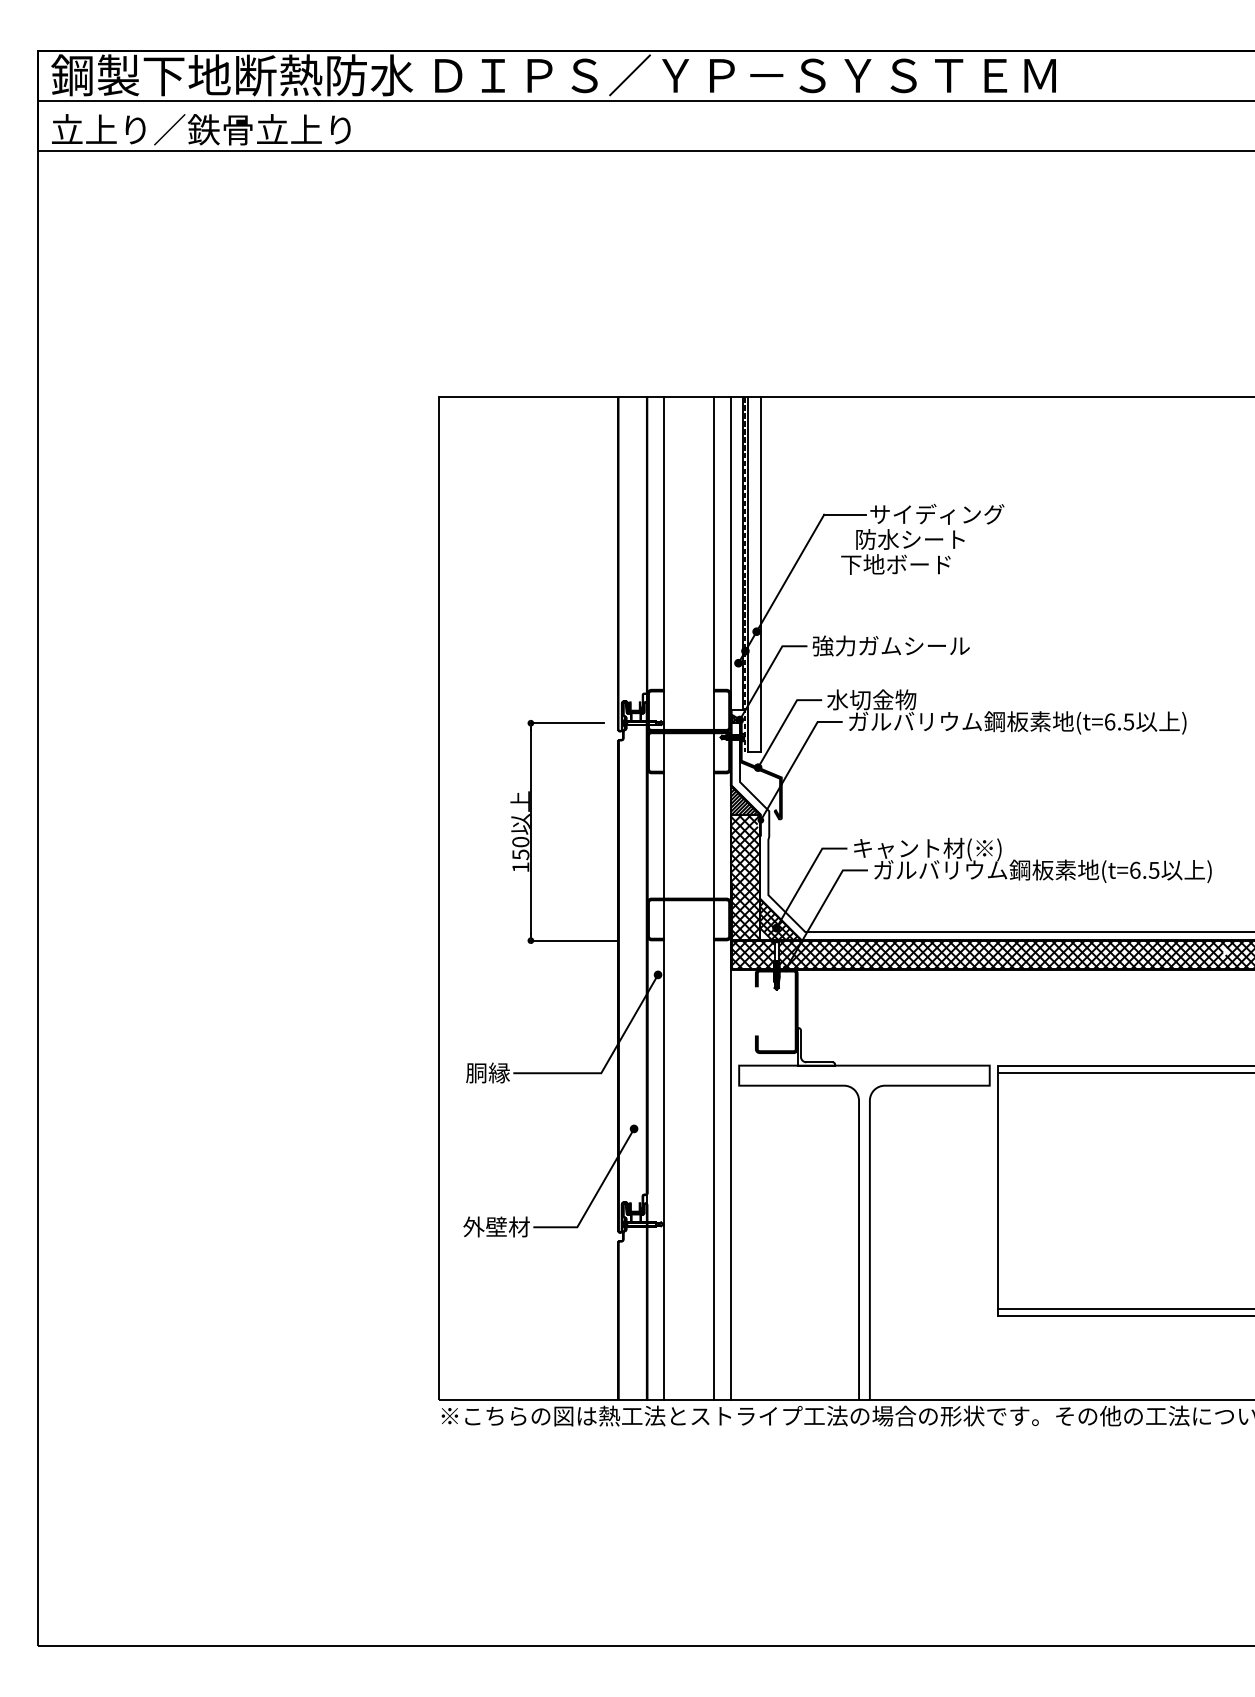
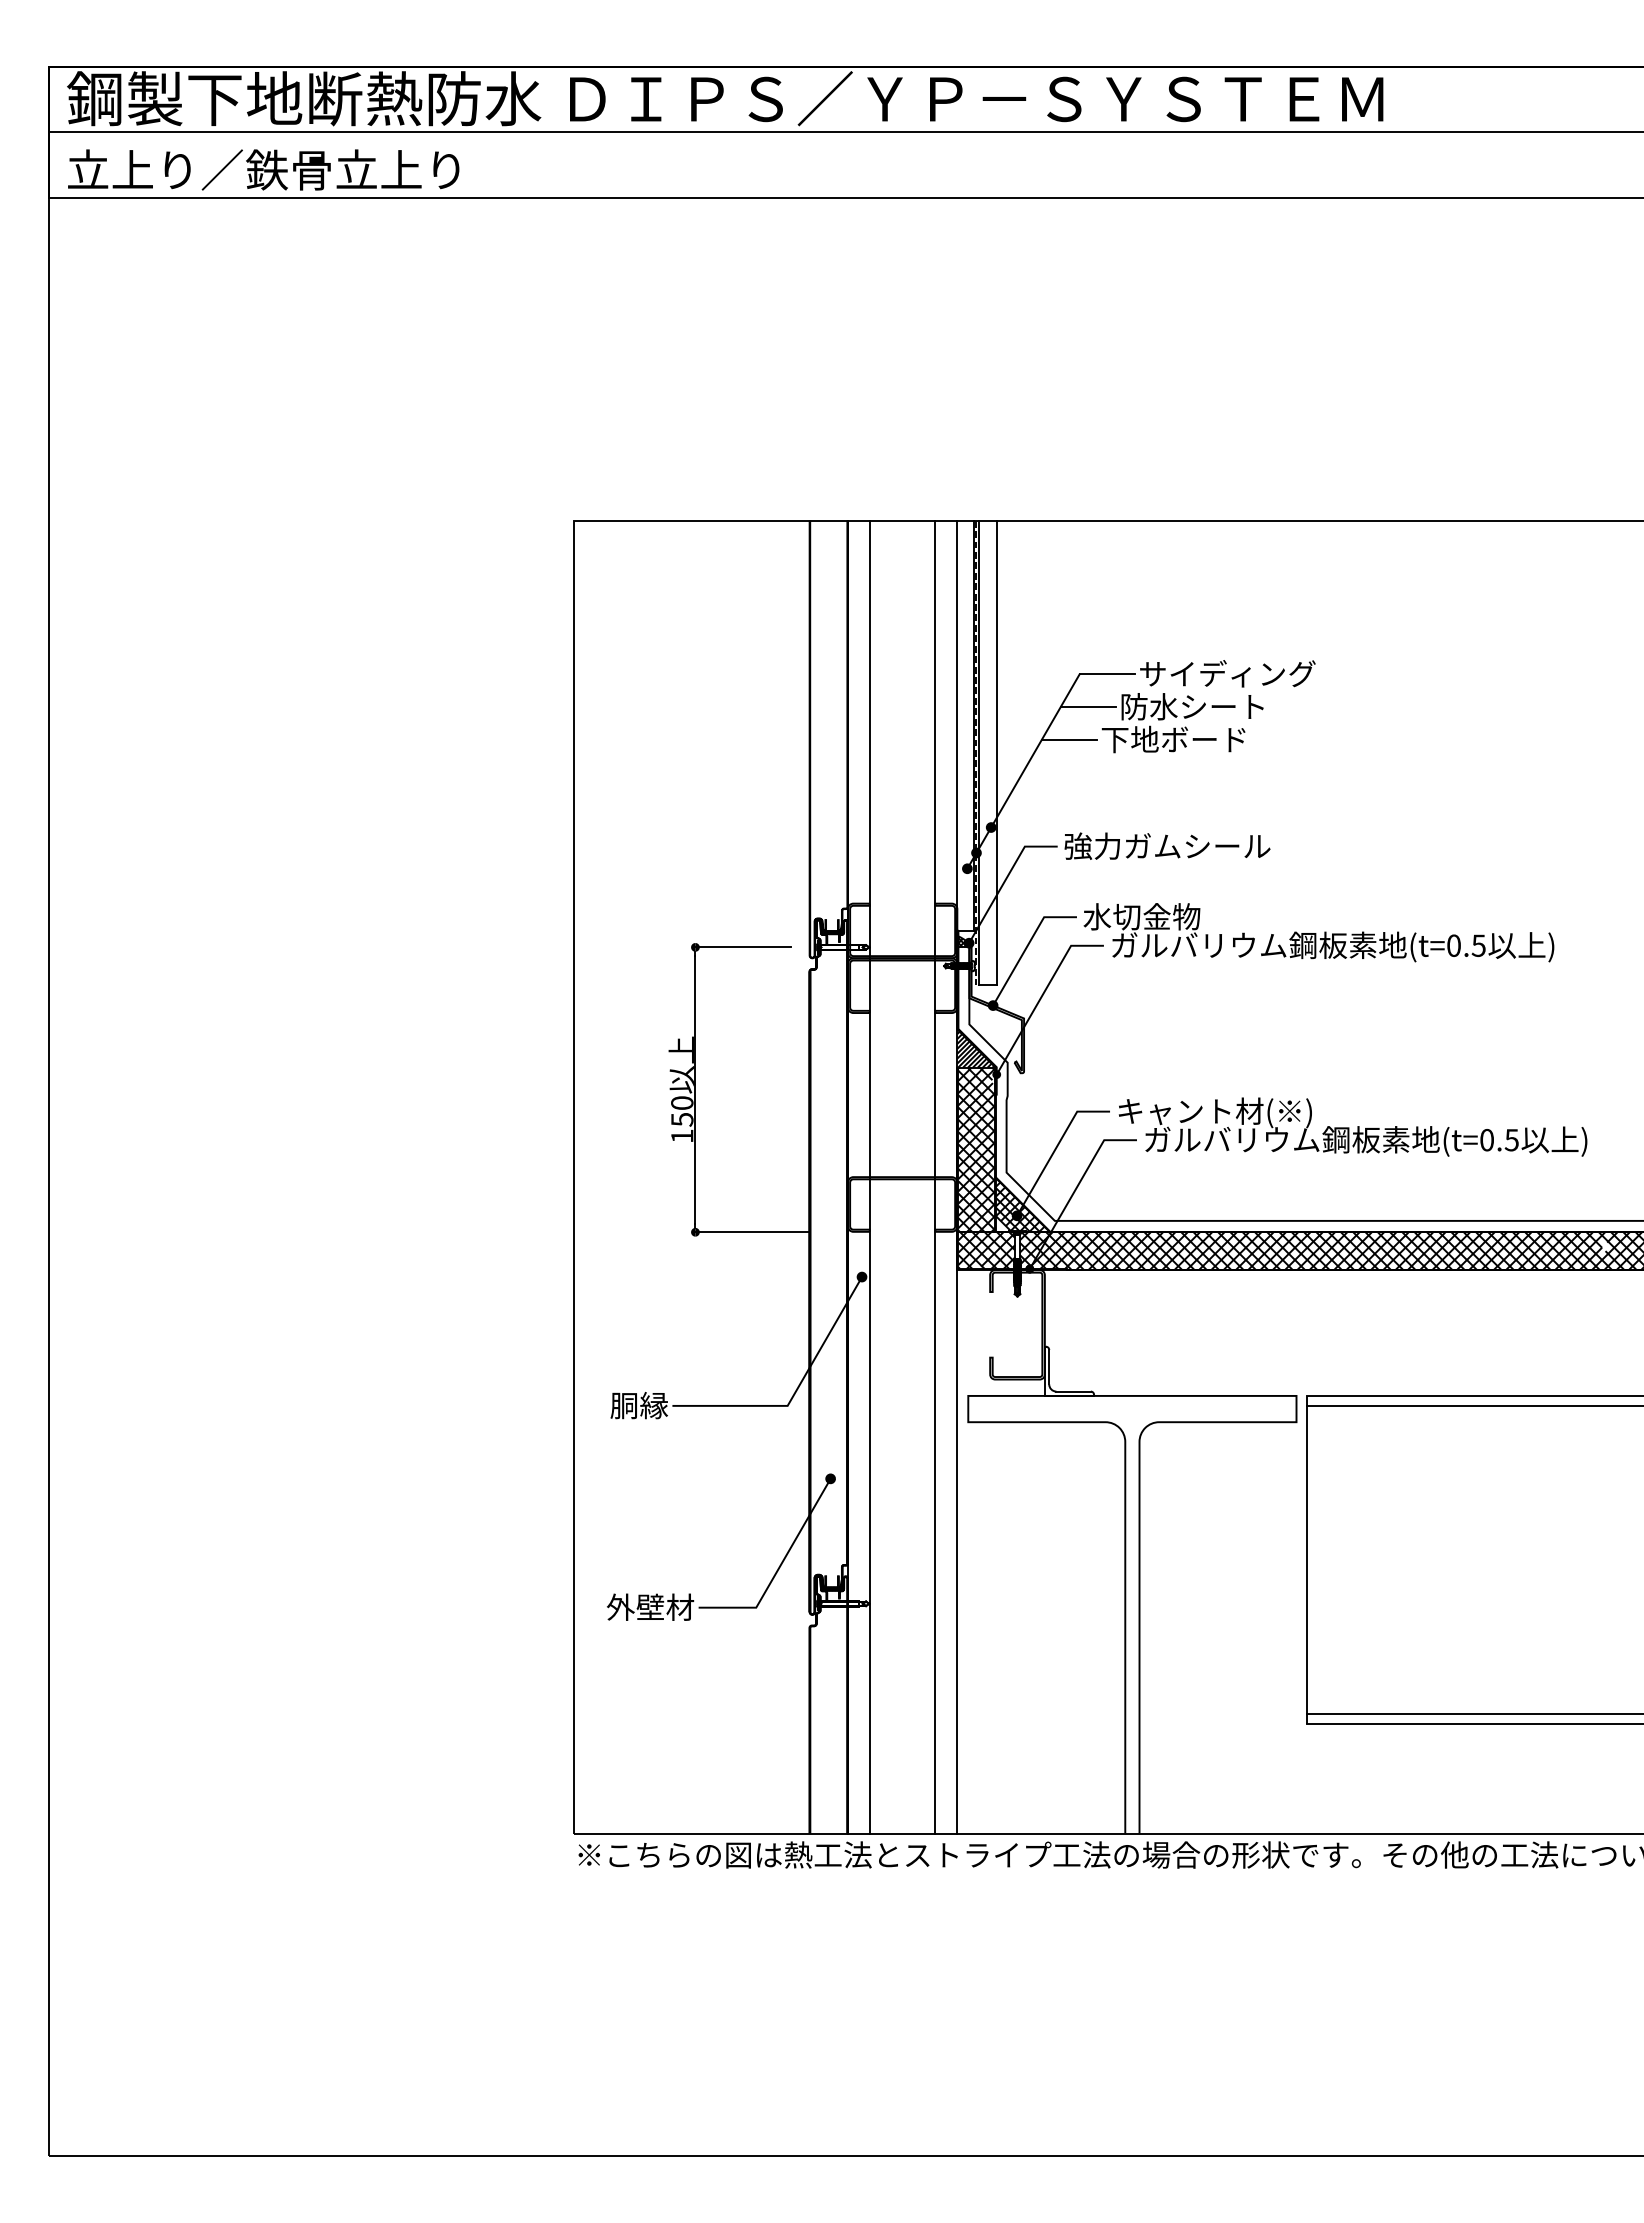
line: (830, 540) -> (1087, 707), added
line: (815, 564) -> (1068, 739), added
text: (1109, 721) -> (1453, 945), (t=6.5 -> (t=0.5
text: (1135, 870) -> (1487, 1140), (t=6.5 -> (t=0.5

